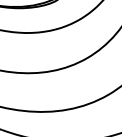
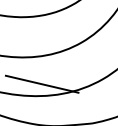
line: (47, 99) -> (42, 83), added

